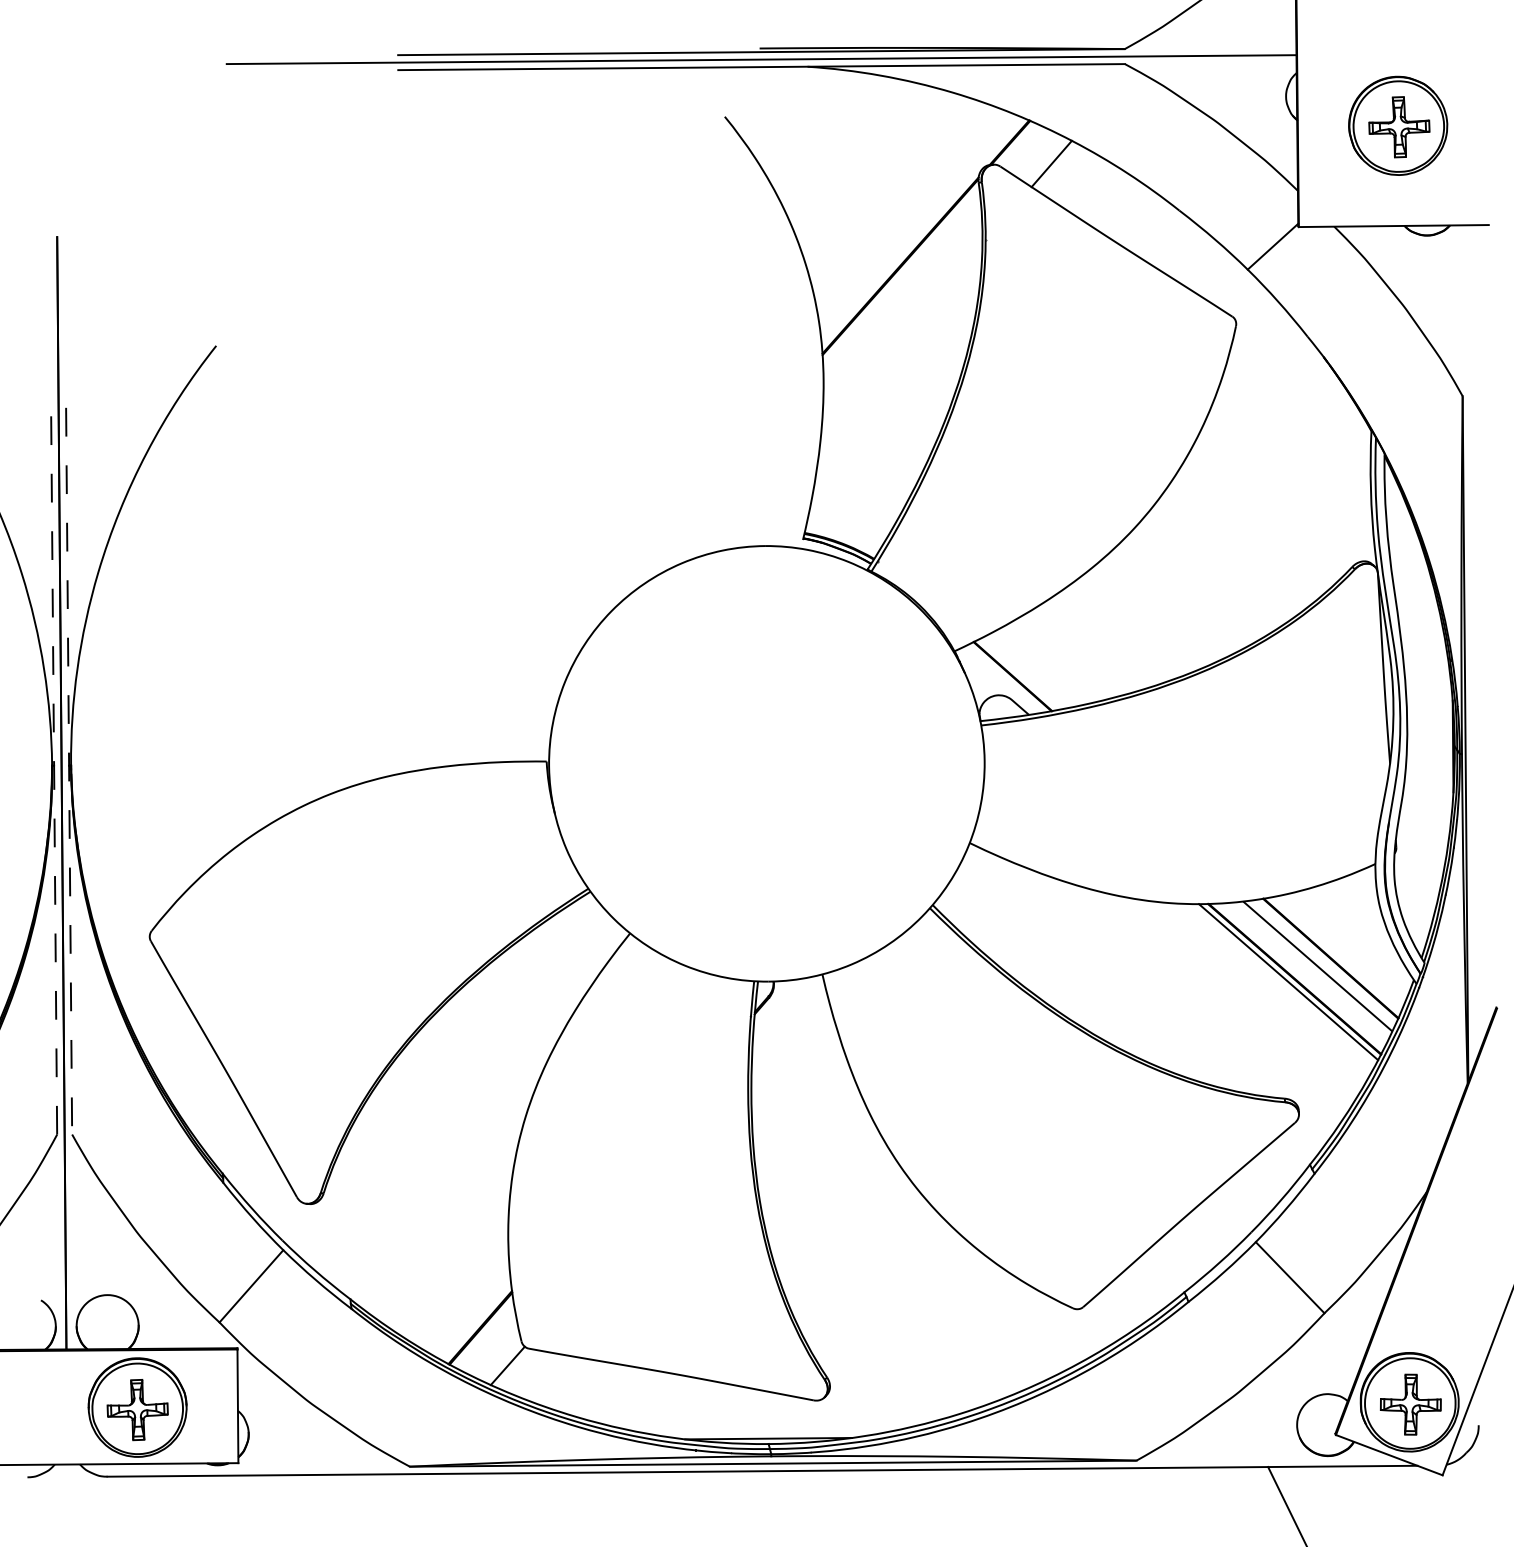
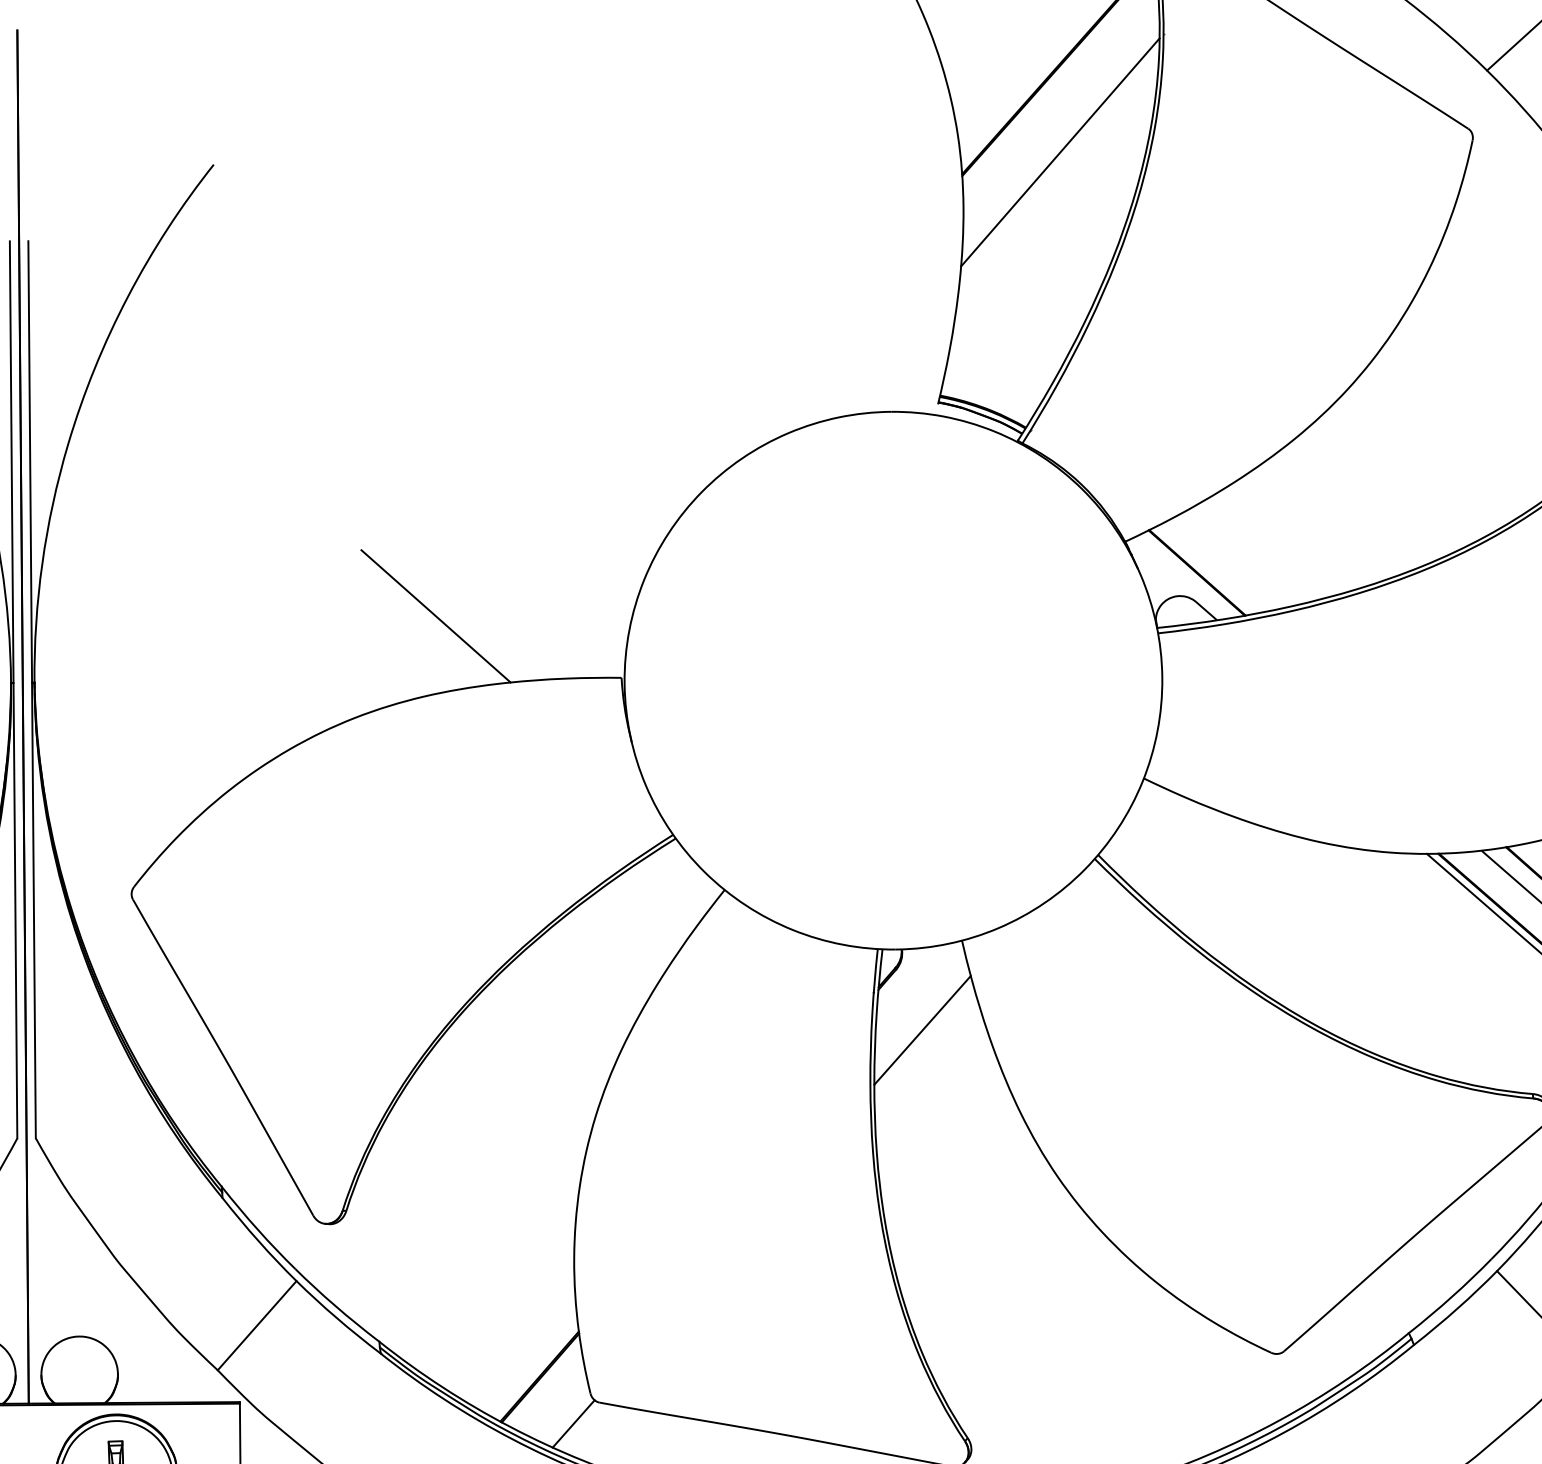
line: (901, 335) -> (1059, 151), added
line: (395, 711) -> (434, 616), added
line: (54, 770) -> (14, 688), dashed -> solid
line: (69, 771) -> (32, 690), dashed -> solid
line: (790, 1047) -> (922, 1030), added

